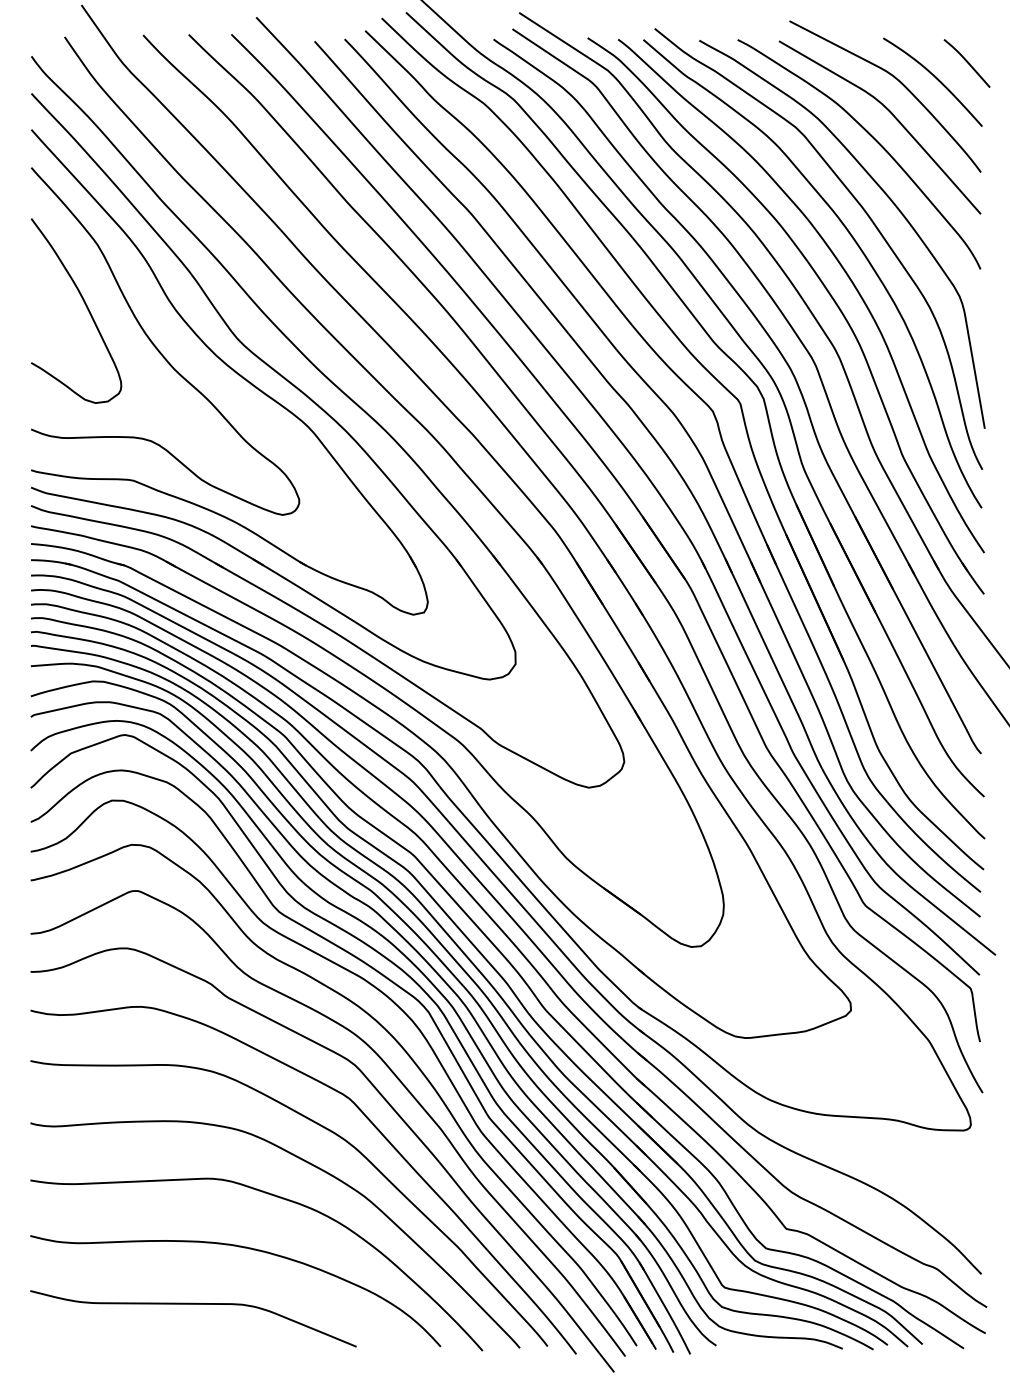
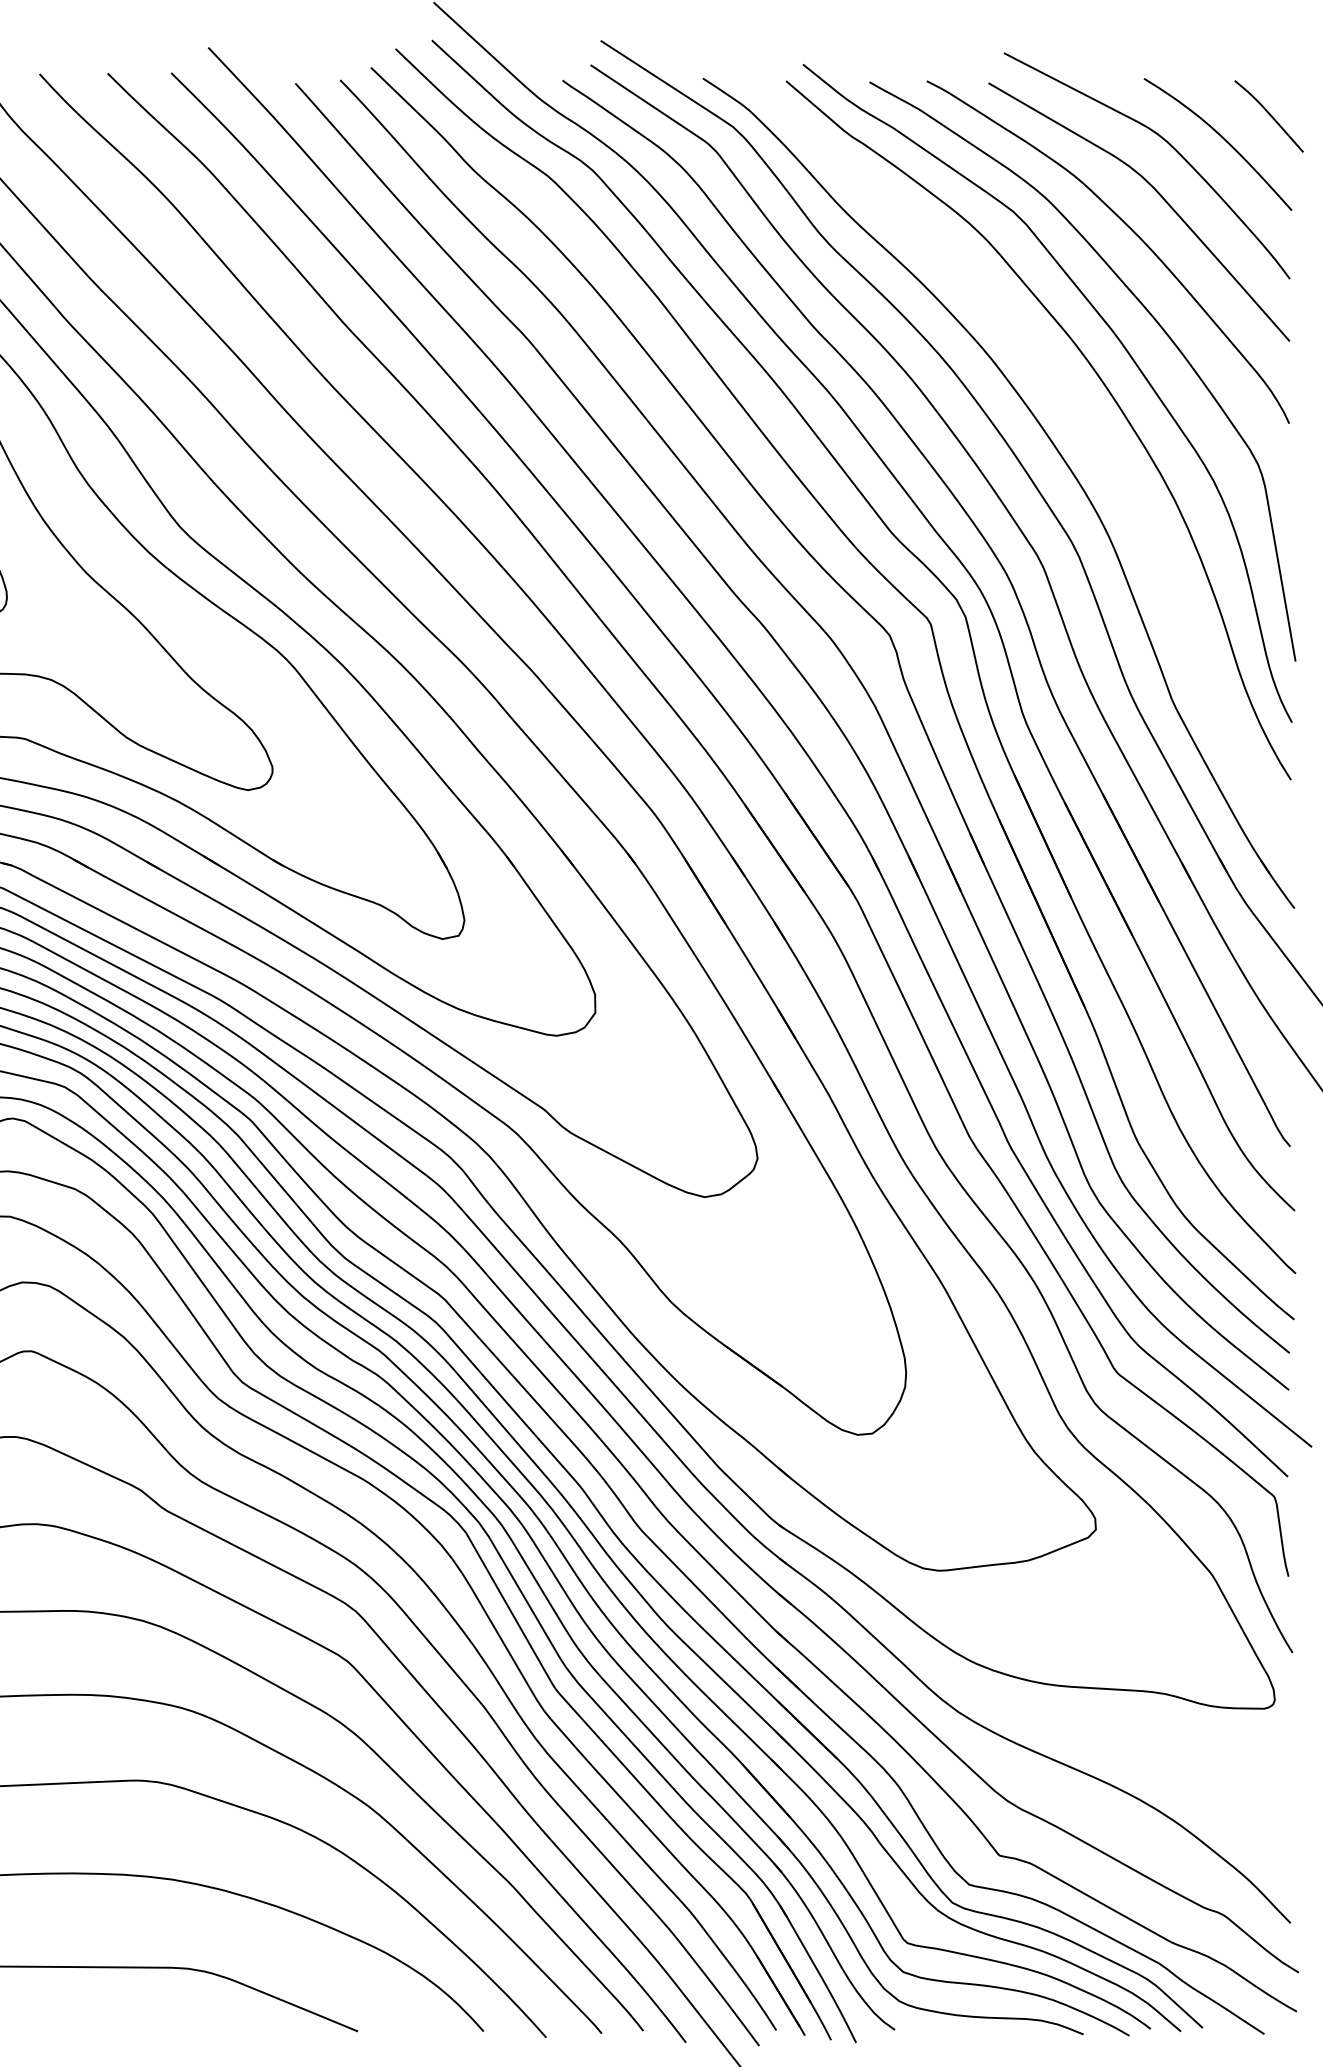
curve: (842, 269) -> (1083, 423), removed

